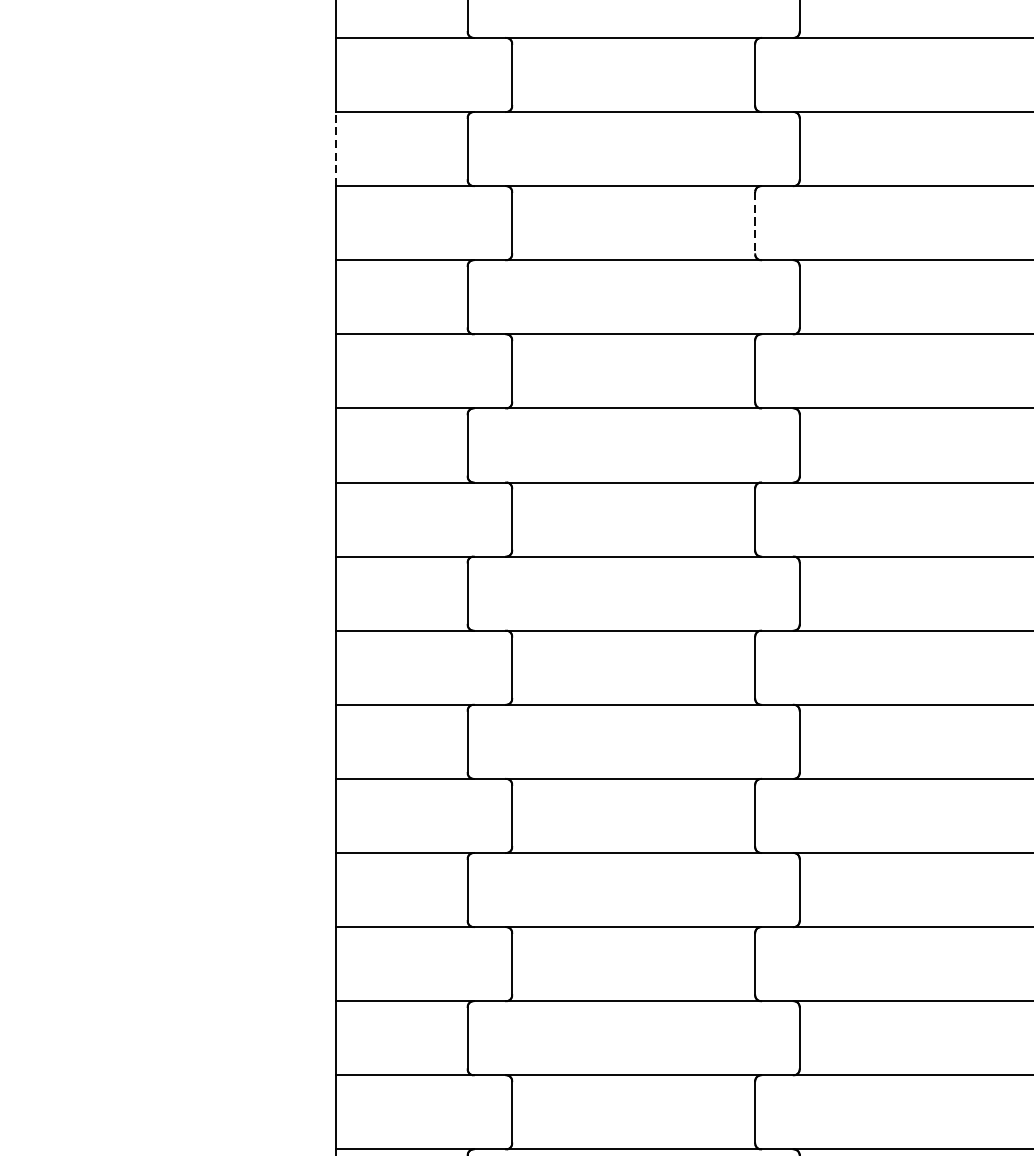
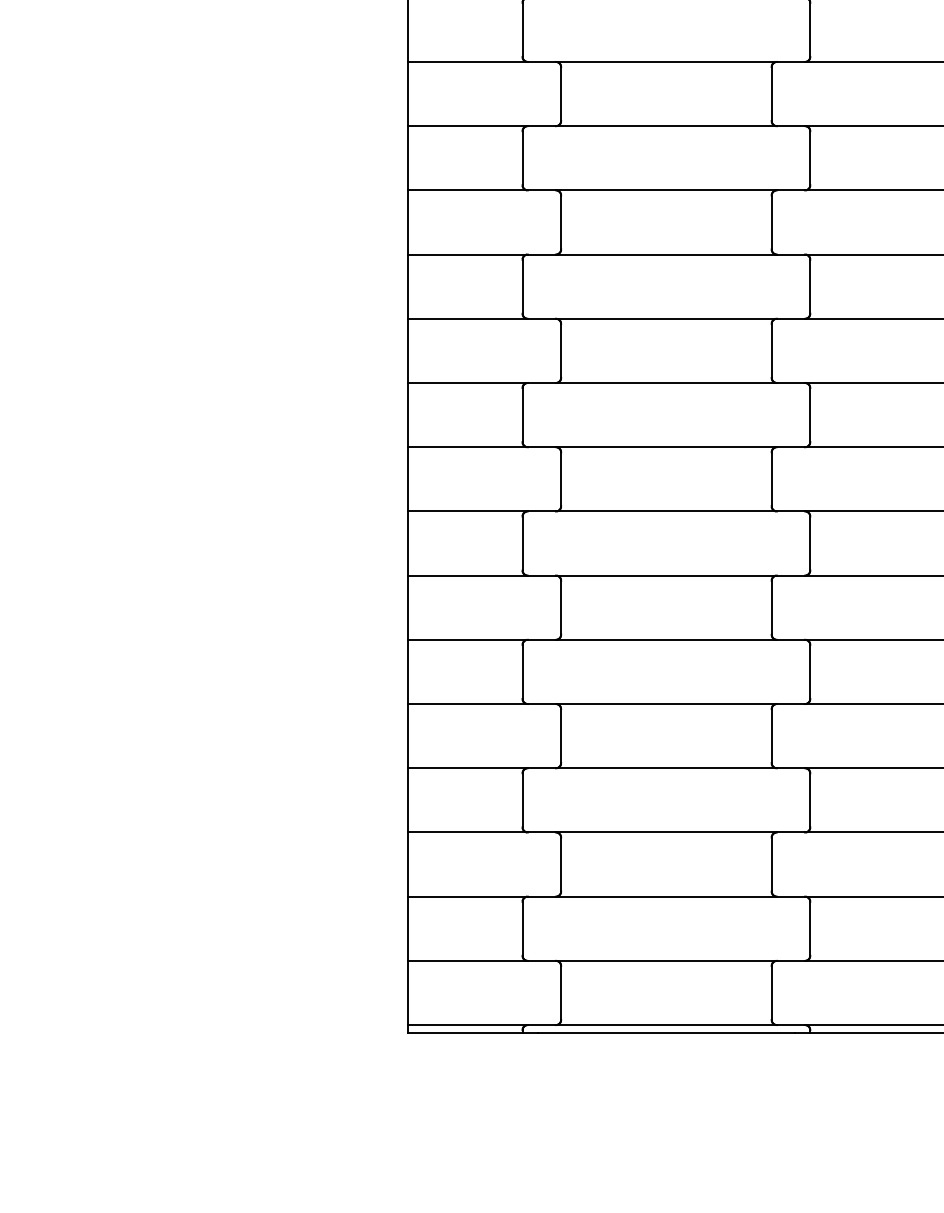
line: (336, 148) -> (408, 157), dashed -> solid
line: (754, 223) -> (771, 222), dashed -> solid

